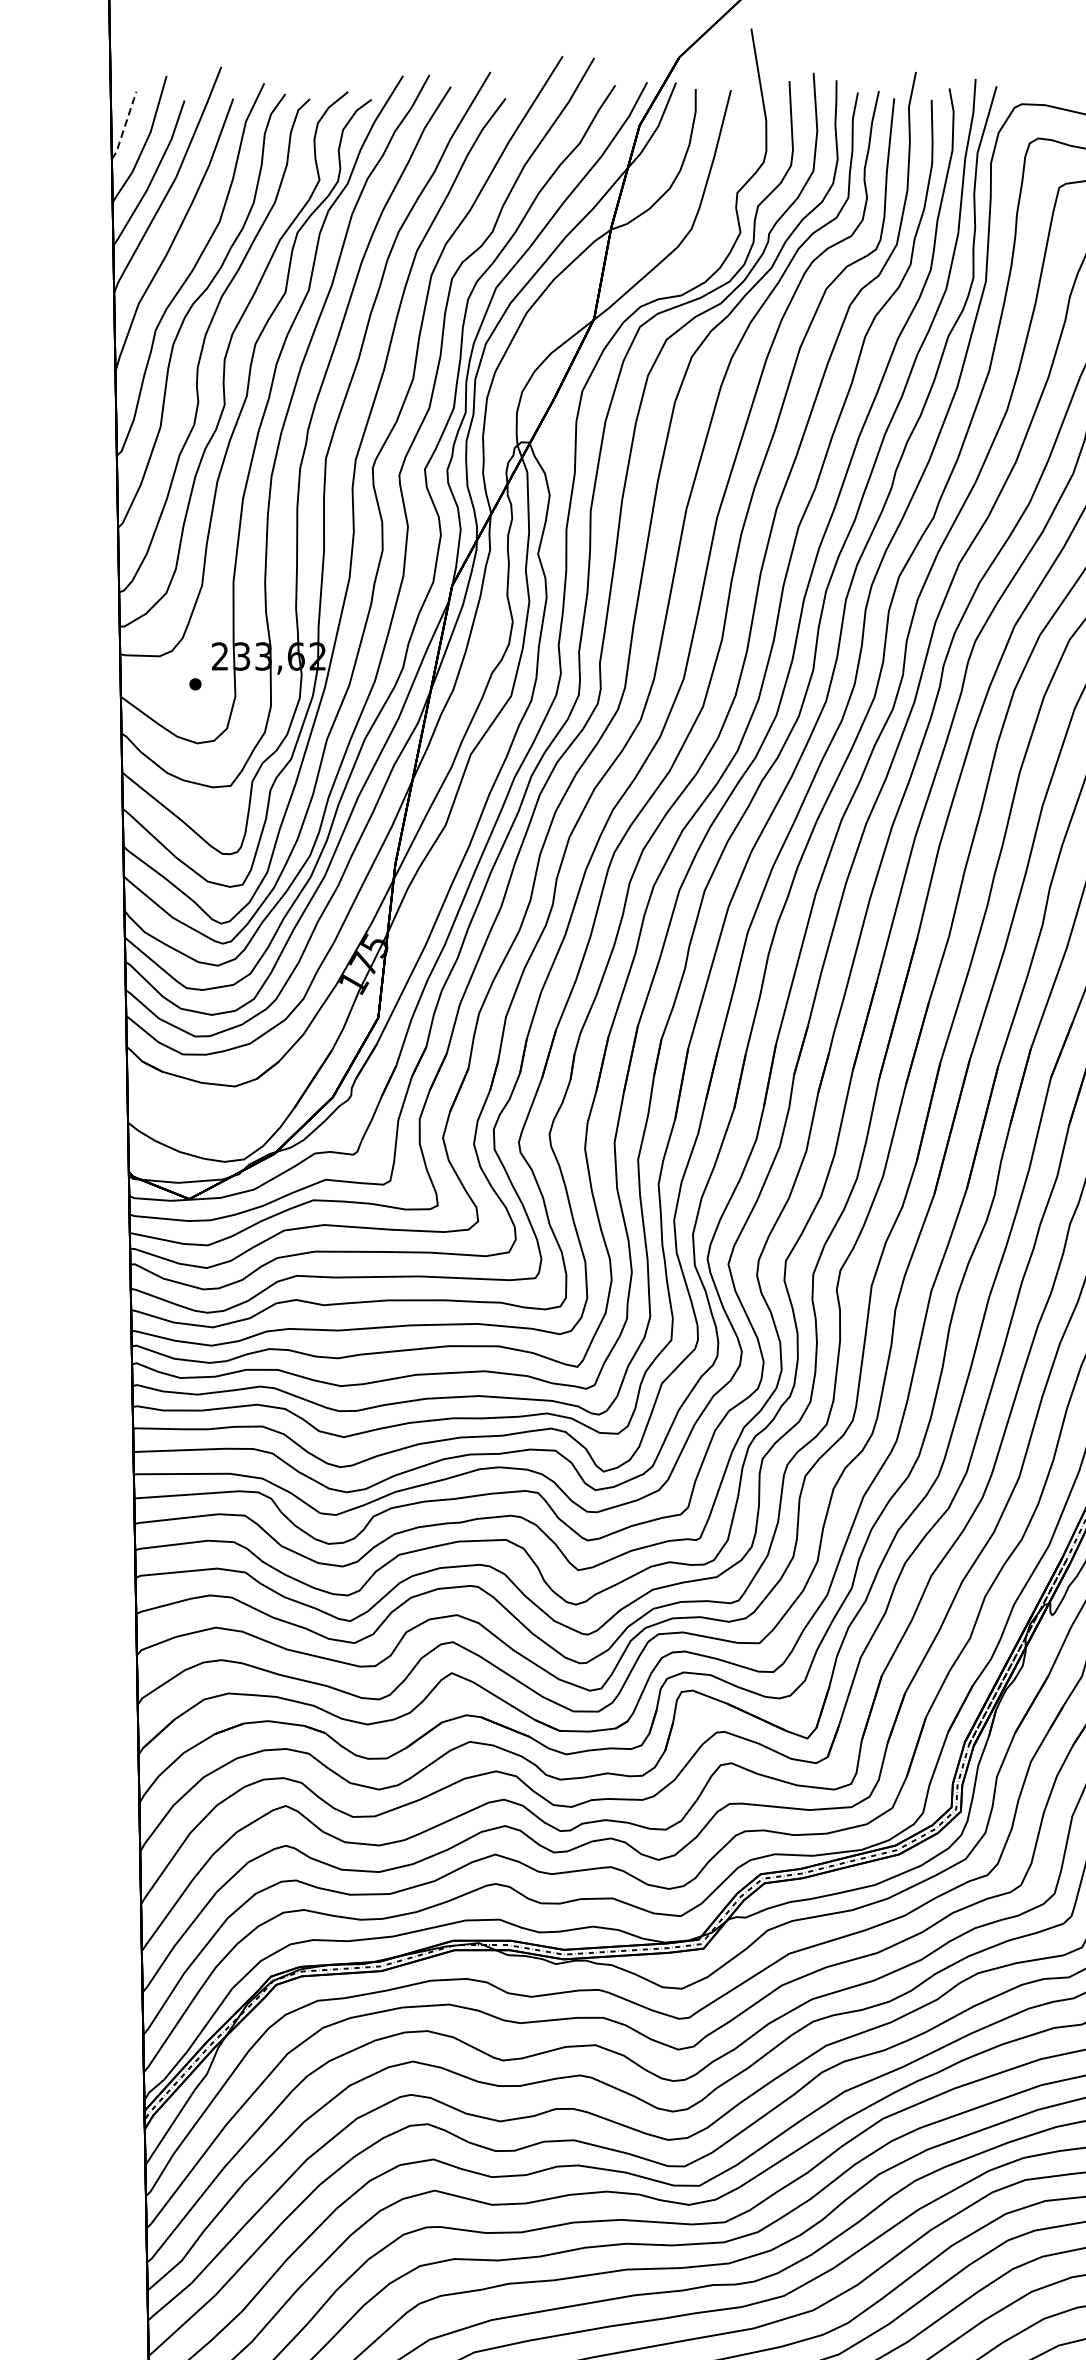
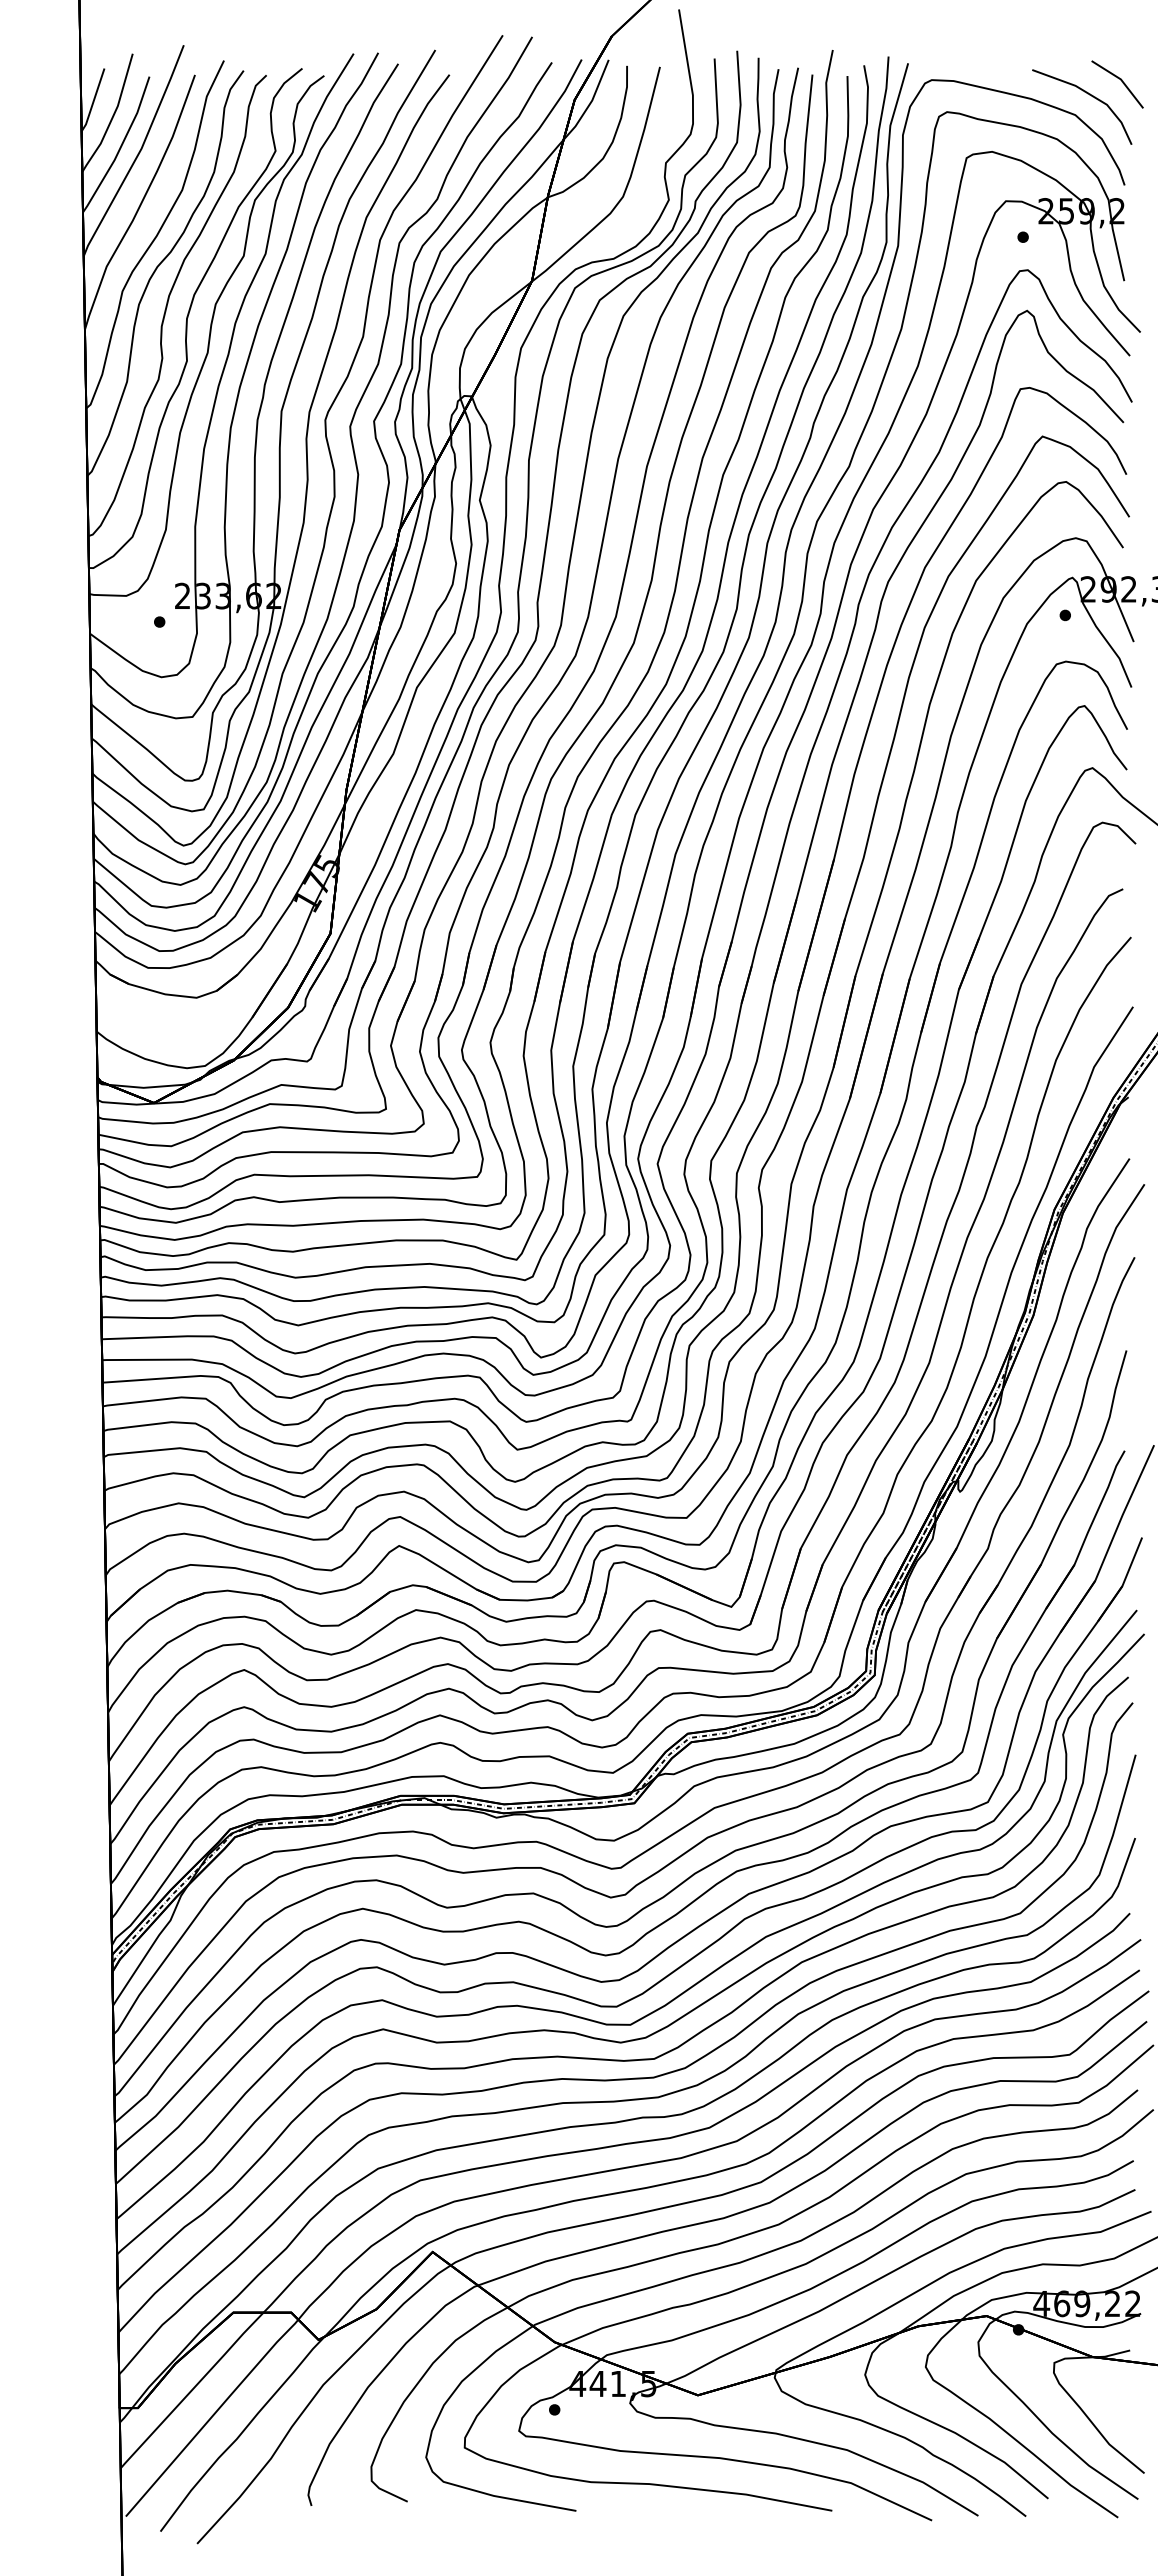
line: (124, 126) -> (93, 100), dashed -> solid

